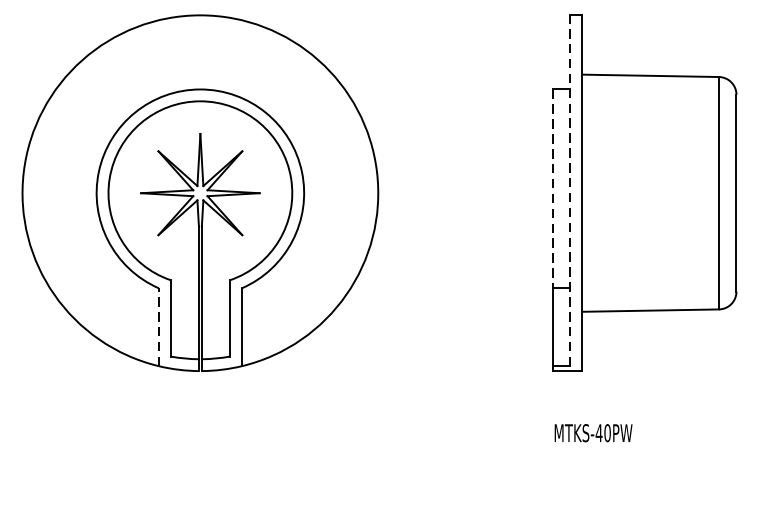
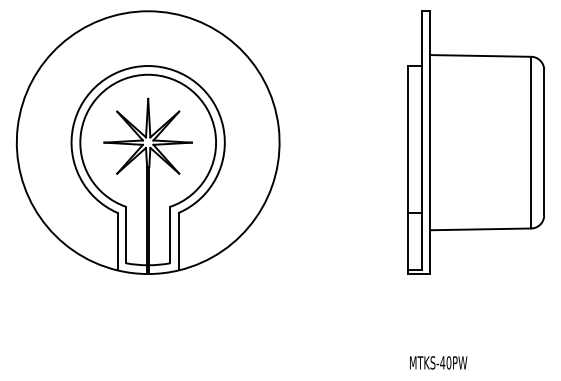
line: (552, 188) -> (408, 139), dashed -> solid
line: (570, 190) -> (421, 140), dashed -> solid
line: (158, 327) -> (117, 241), dashed -> solid
text: (593, 432) -> (438, 362), moved

